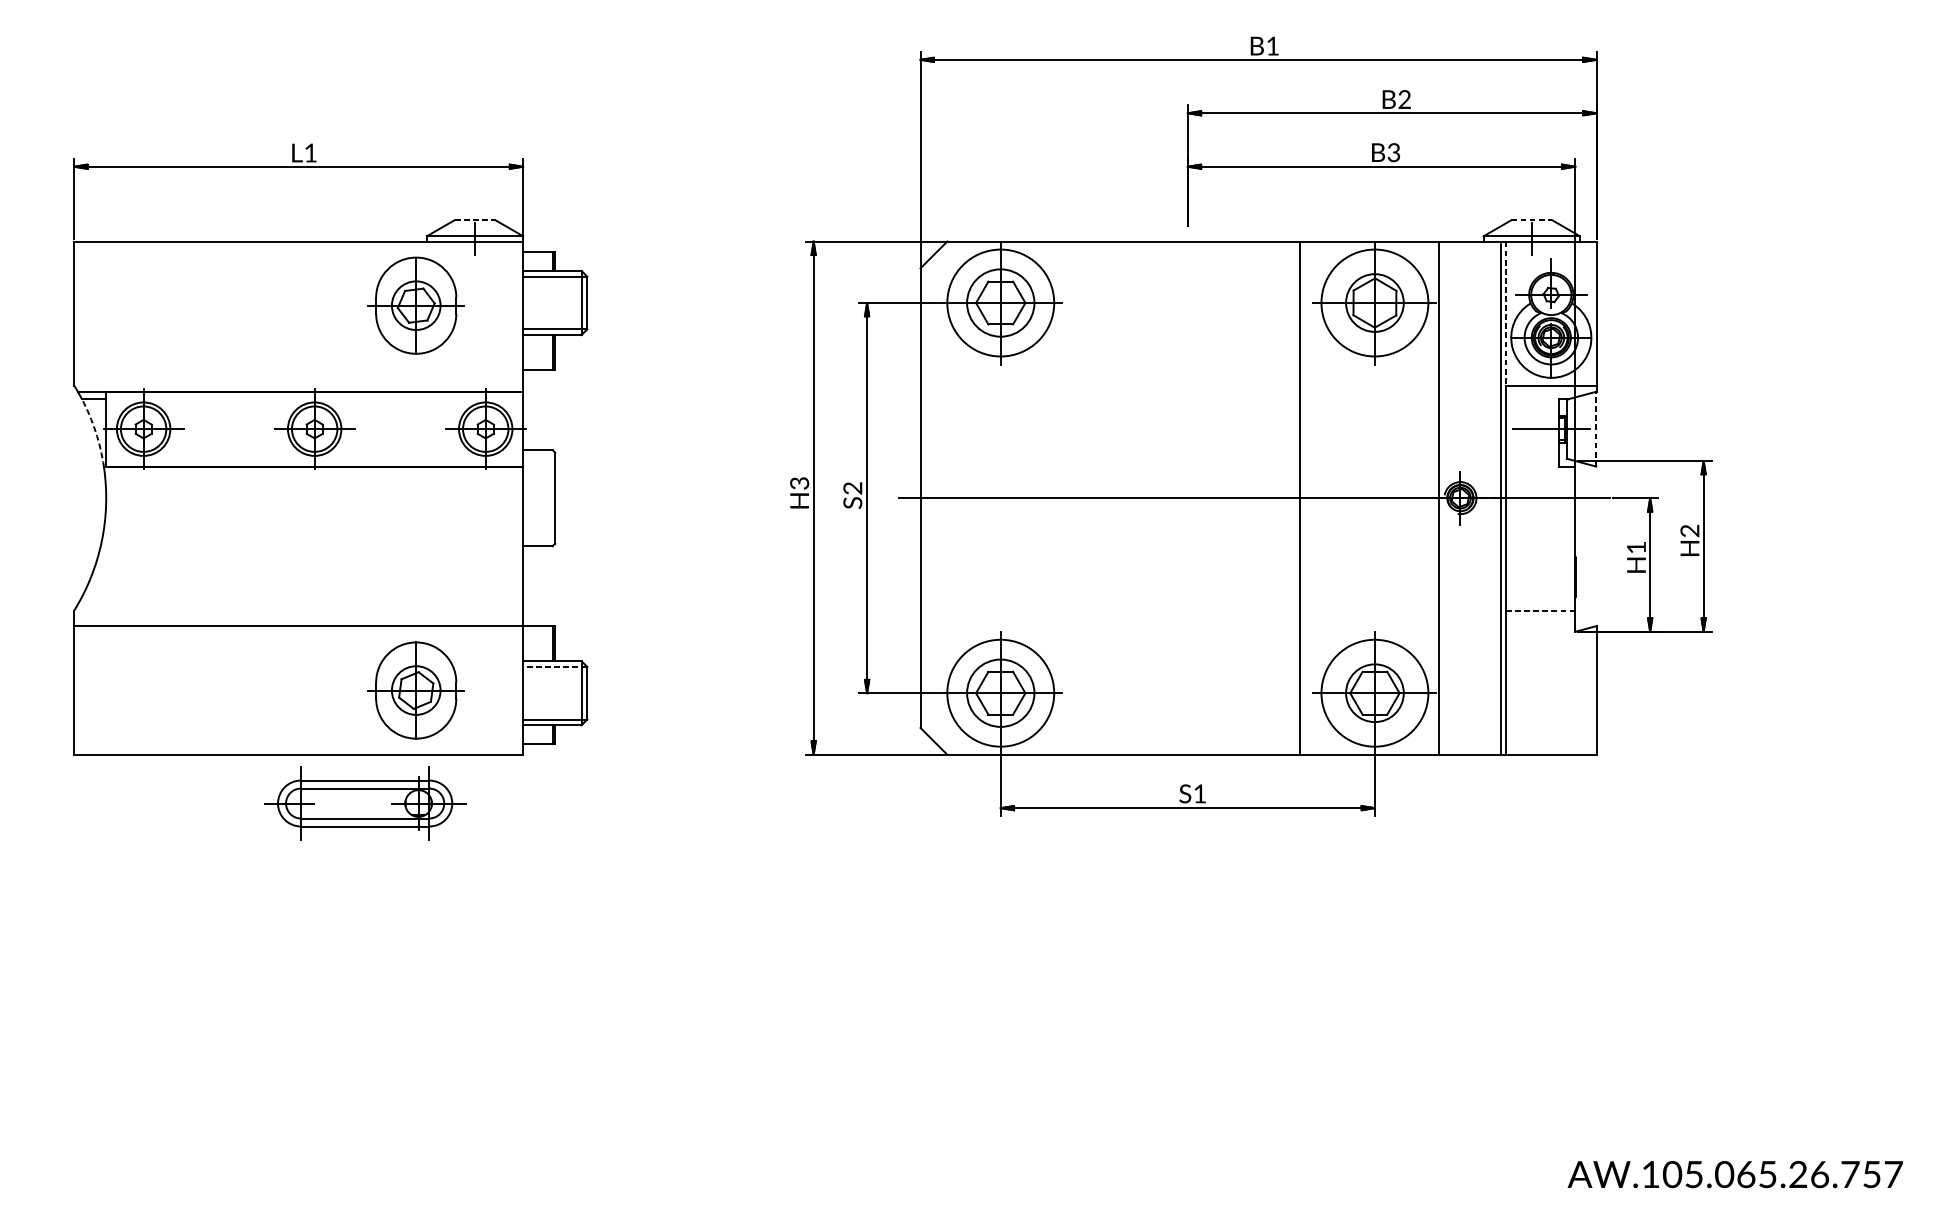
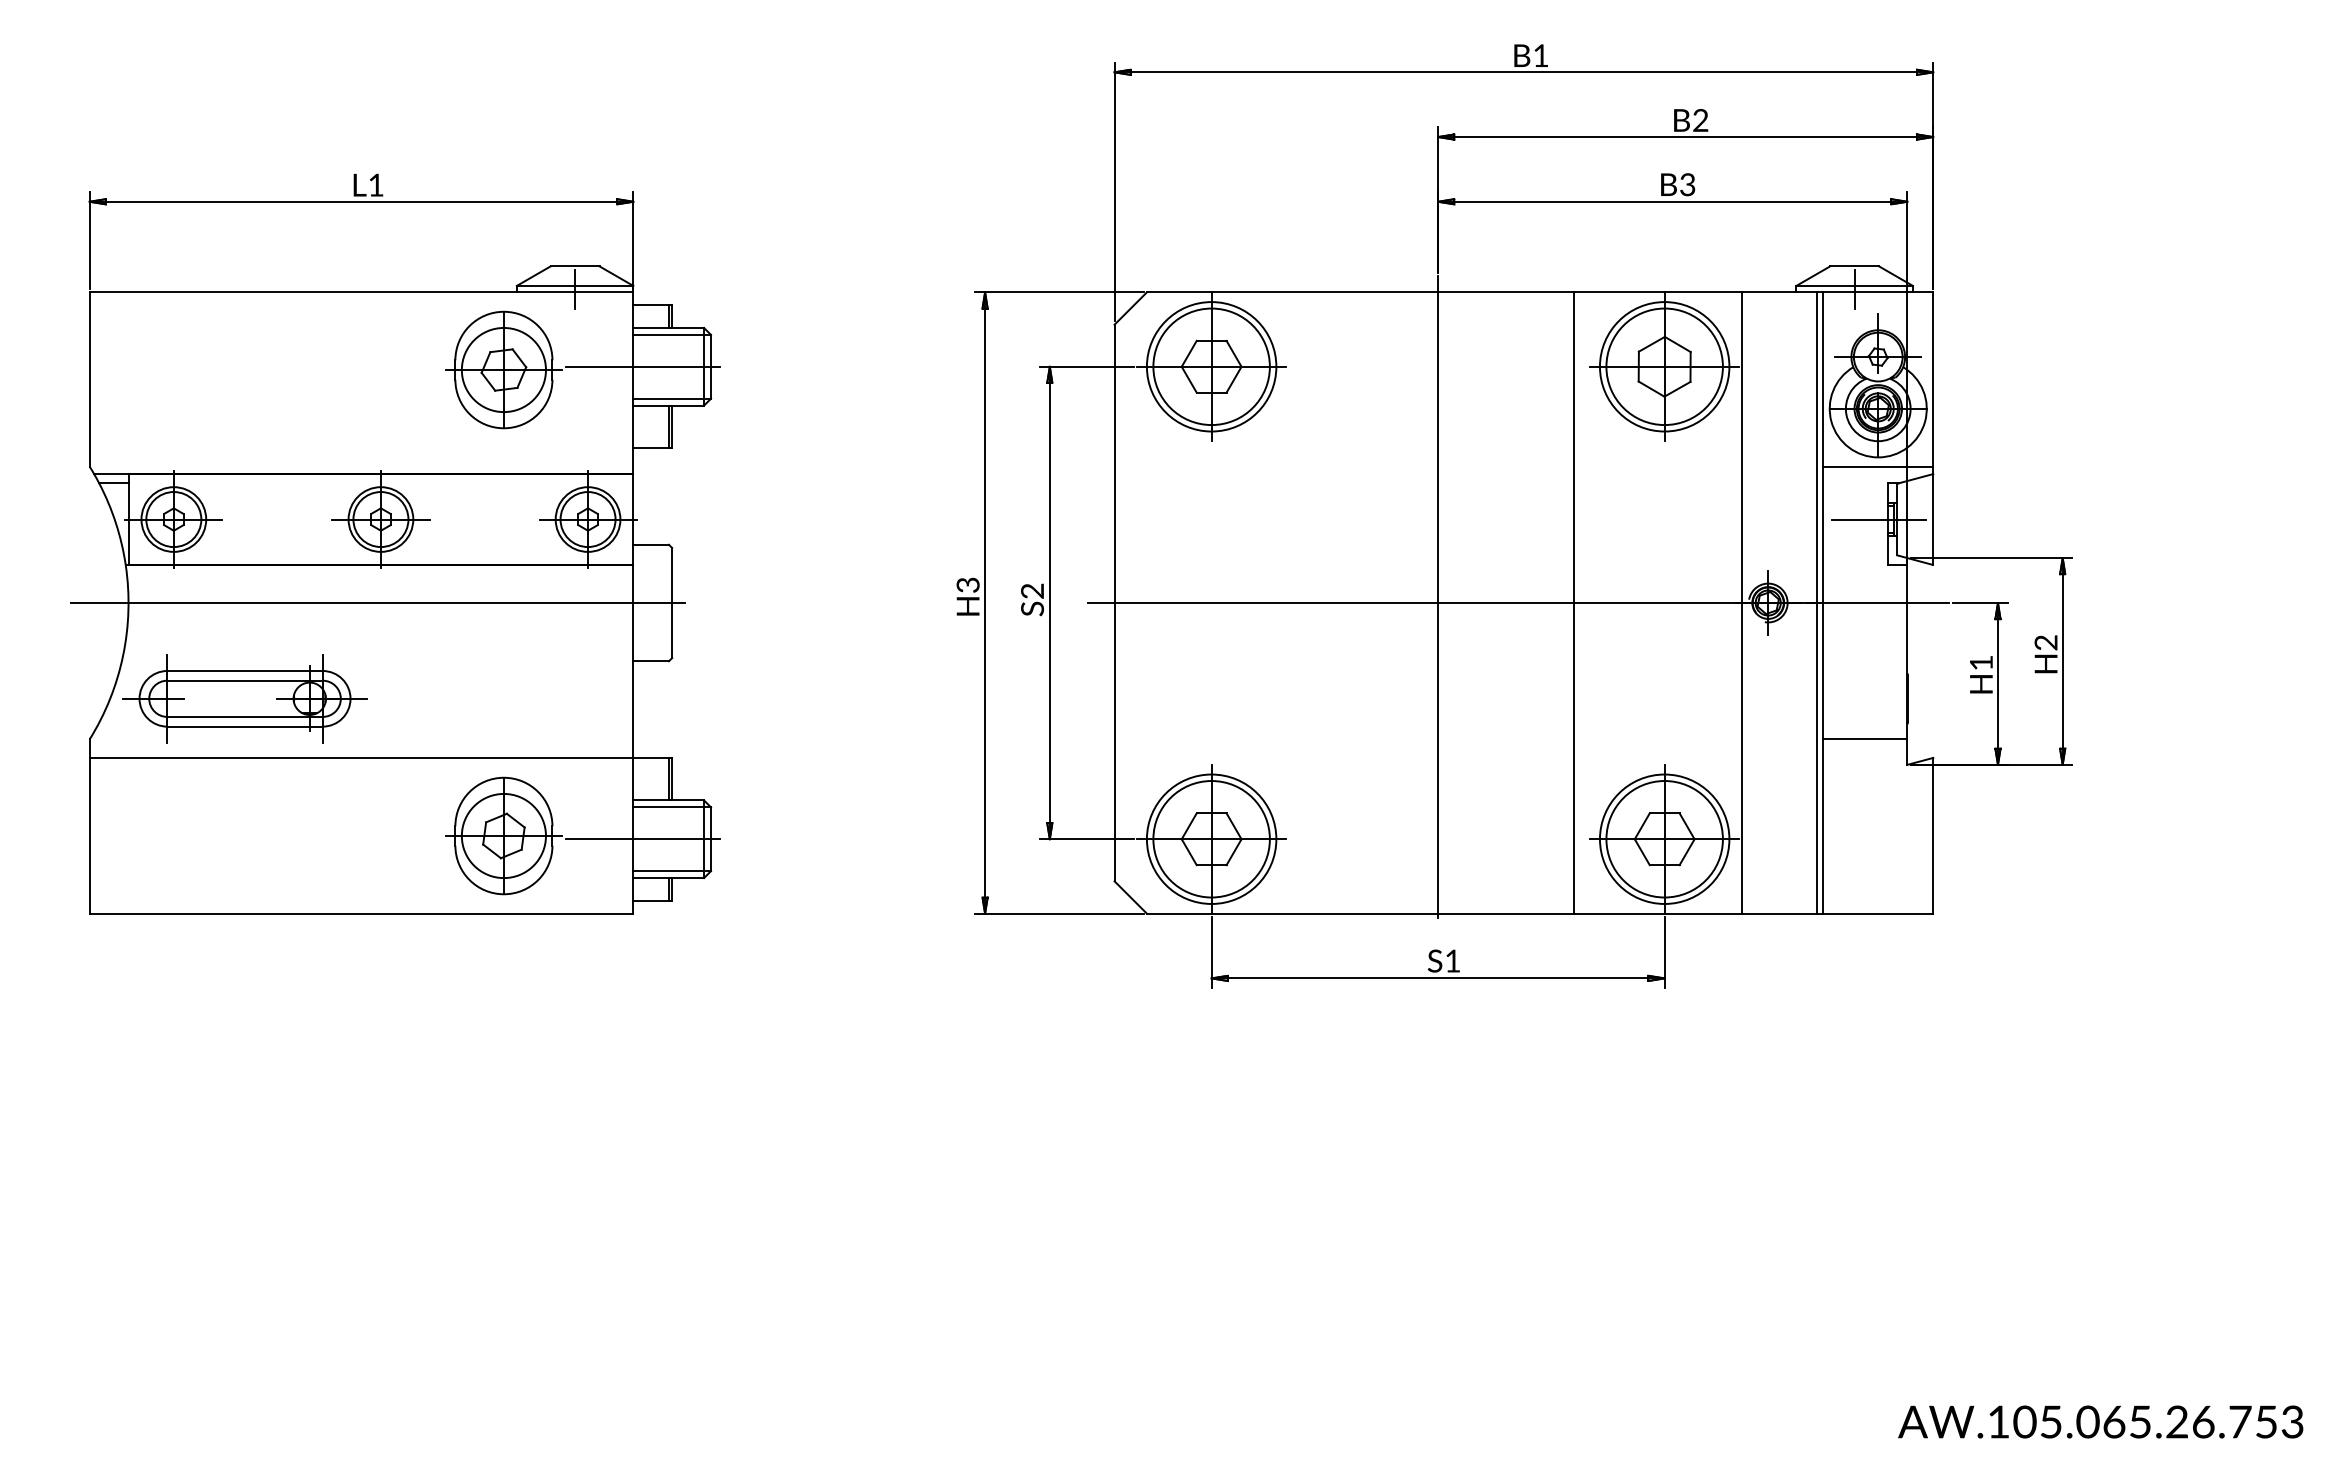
line: (475, 220) -> (575, 266), dashed -> solid
line: (1531, 220) -> (1854, 266), dashed -> solid
line: (531, 302) -> (643, 366), added
circle: (1000, 302) -> (1211, 366), size x1.43
circle: (1374, 302) -> (1664, 366), size x1.67
circle: (415, 305) -> (503, 369), size x1.43
line: (1506, 314) -> (1823, 380), dashed -> solid
line: (1596, 429) -> (1932, 519), dashed -> solid
arc: (95, 432) -> (115, 523), dashed -> solid
line: (1188, 493) -> (1438, 597), added
line: (311, 498) -> (377, 603), added
line: (1539, 610) -> (1864, 739), dashed -> solid
line: (555, 667) -> (672, 807), dashed -> solid
circle: (415, 690) -> (503, 835), size x1.43
line: (531, 693) -> (643, 839), added
circle: (1000, 693) -> (1211, 839), size x1.43
circle: (1374, 693) -> (1664, 839), size x1.67
part: (364, 803) -> (244, 698), moved
text: (1893, 1174) -> (2292, 1421), AW.105.065.26.757 -> AW.105.065.26.753

